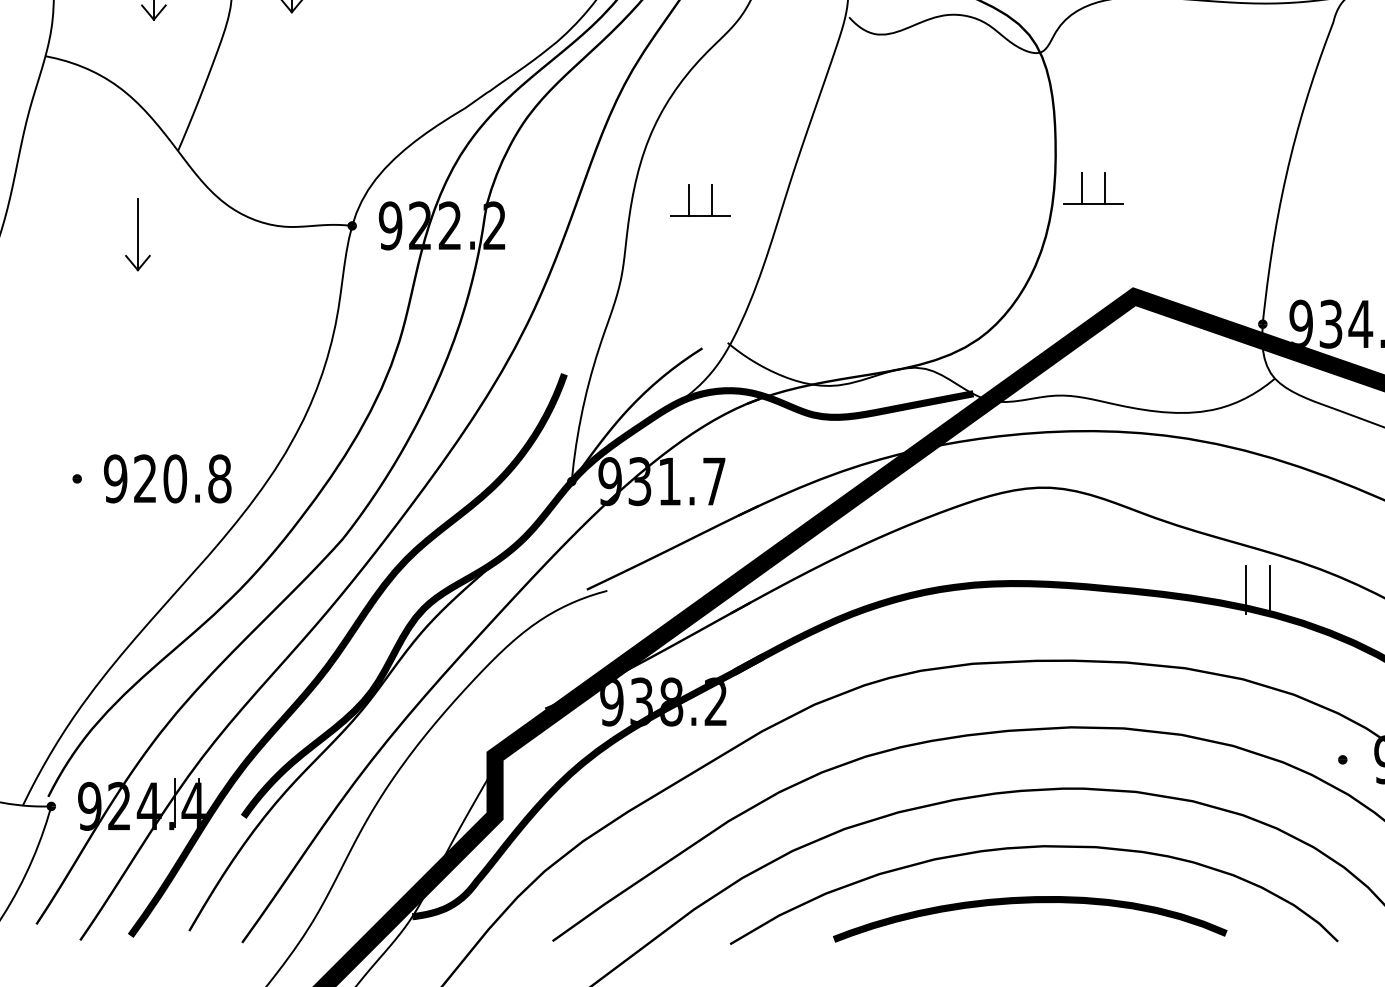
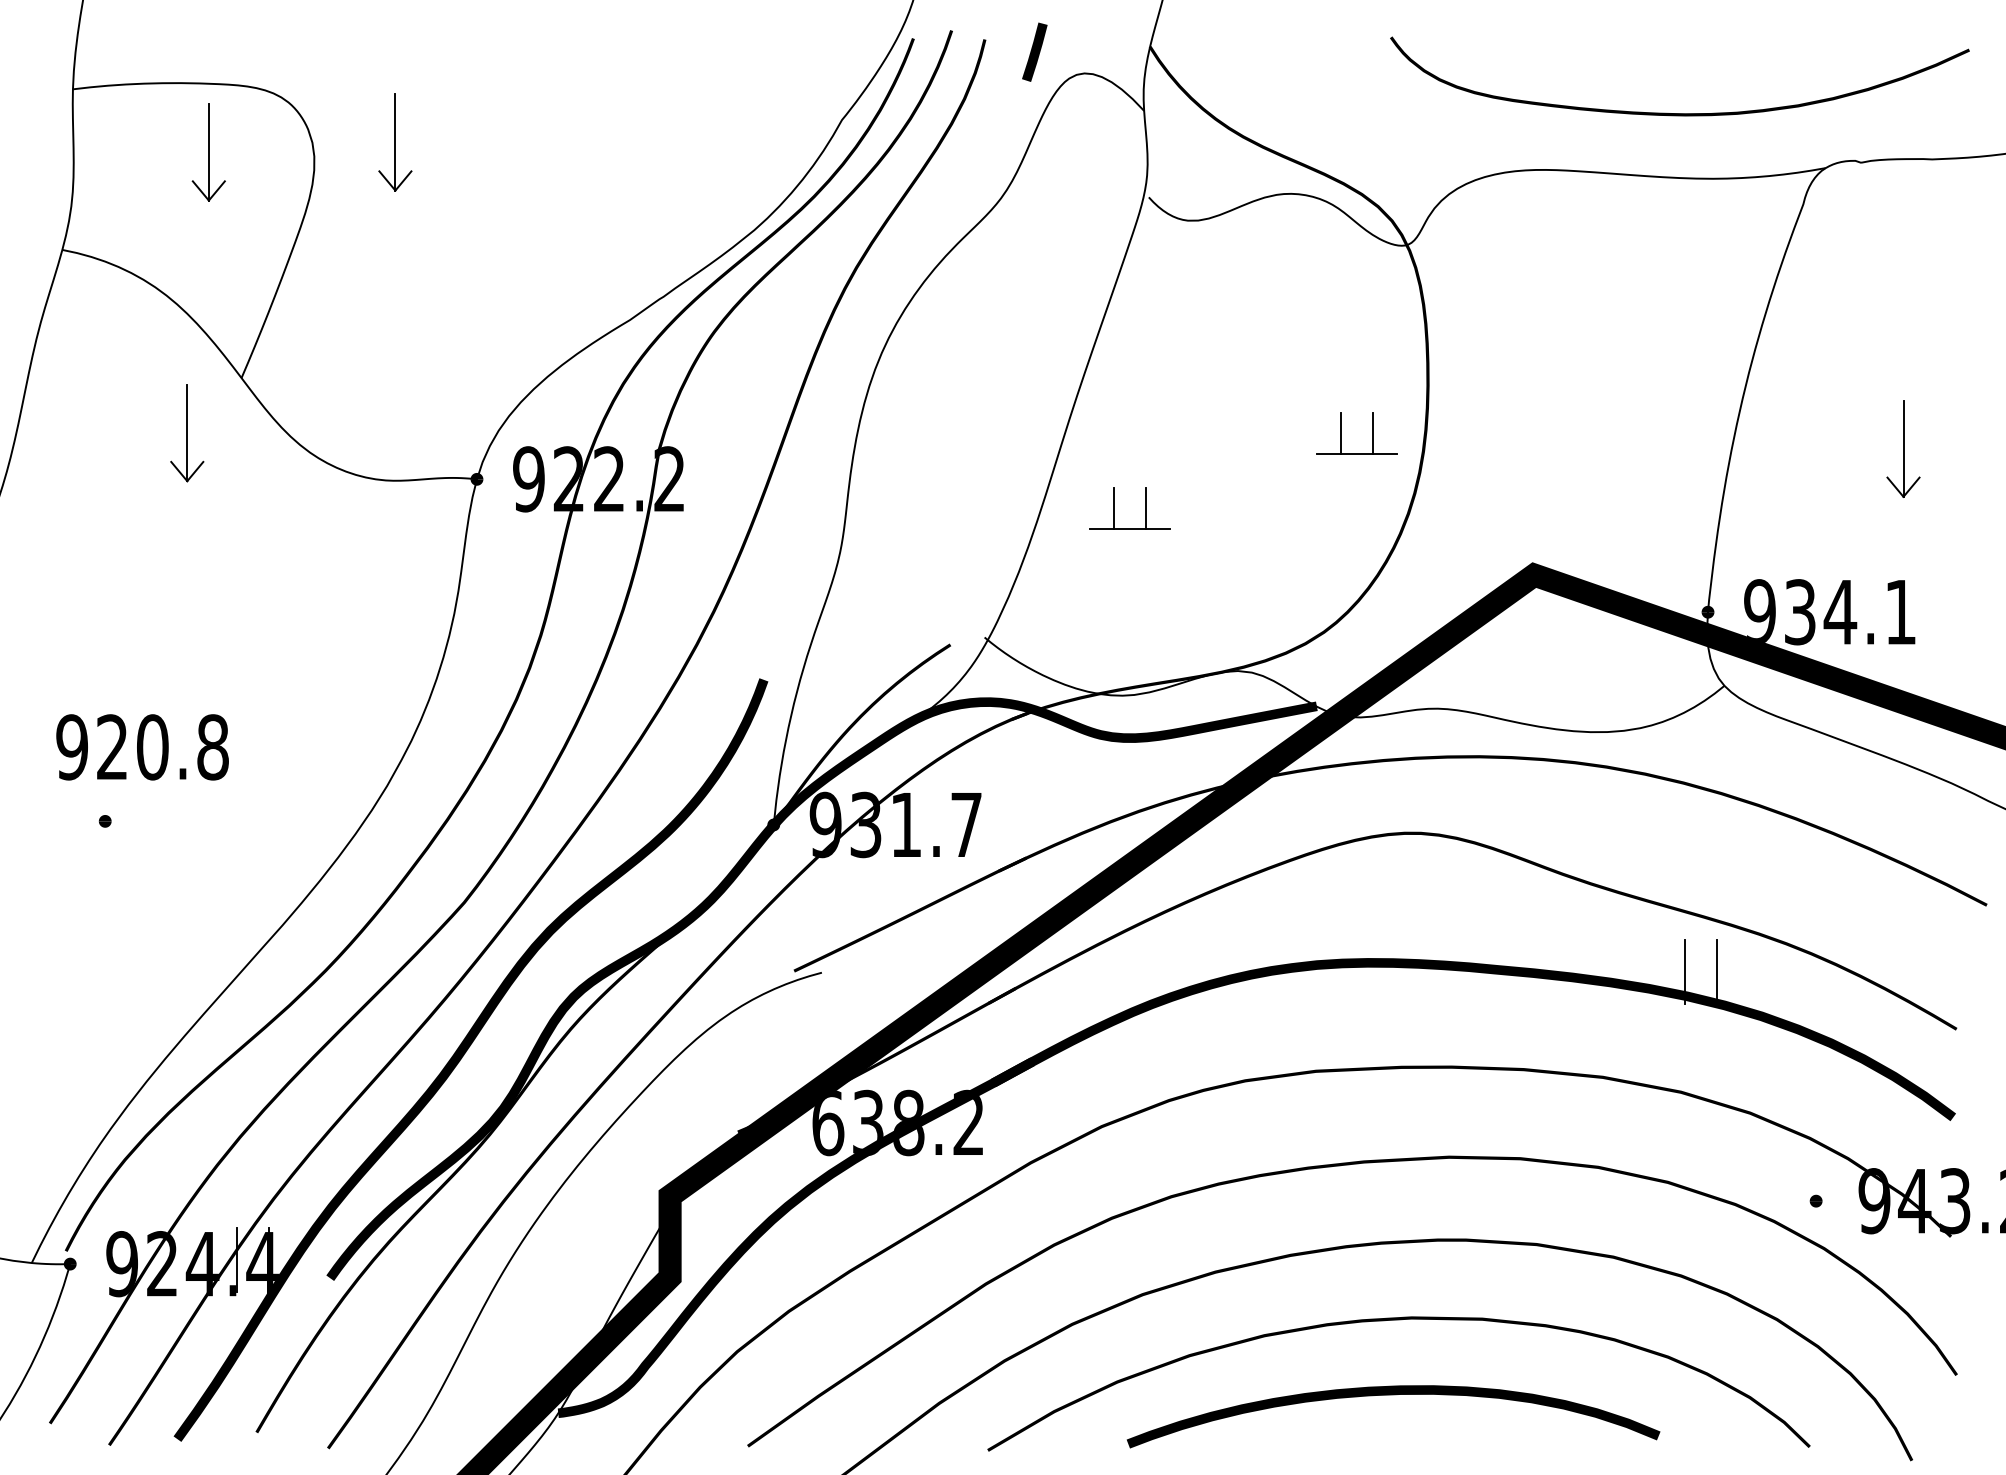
part: (1081, 188) -> (1341, 433), moved
part: (689, 200) -> (1114, 508), moved
part: (138, 234) -> (187, 433), moved
text: (167, 479) -> (142, 747), moved
text: (612, 702) -> (828, 1123), 938.2 -> 638.2

